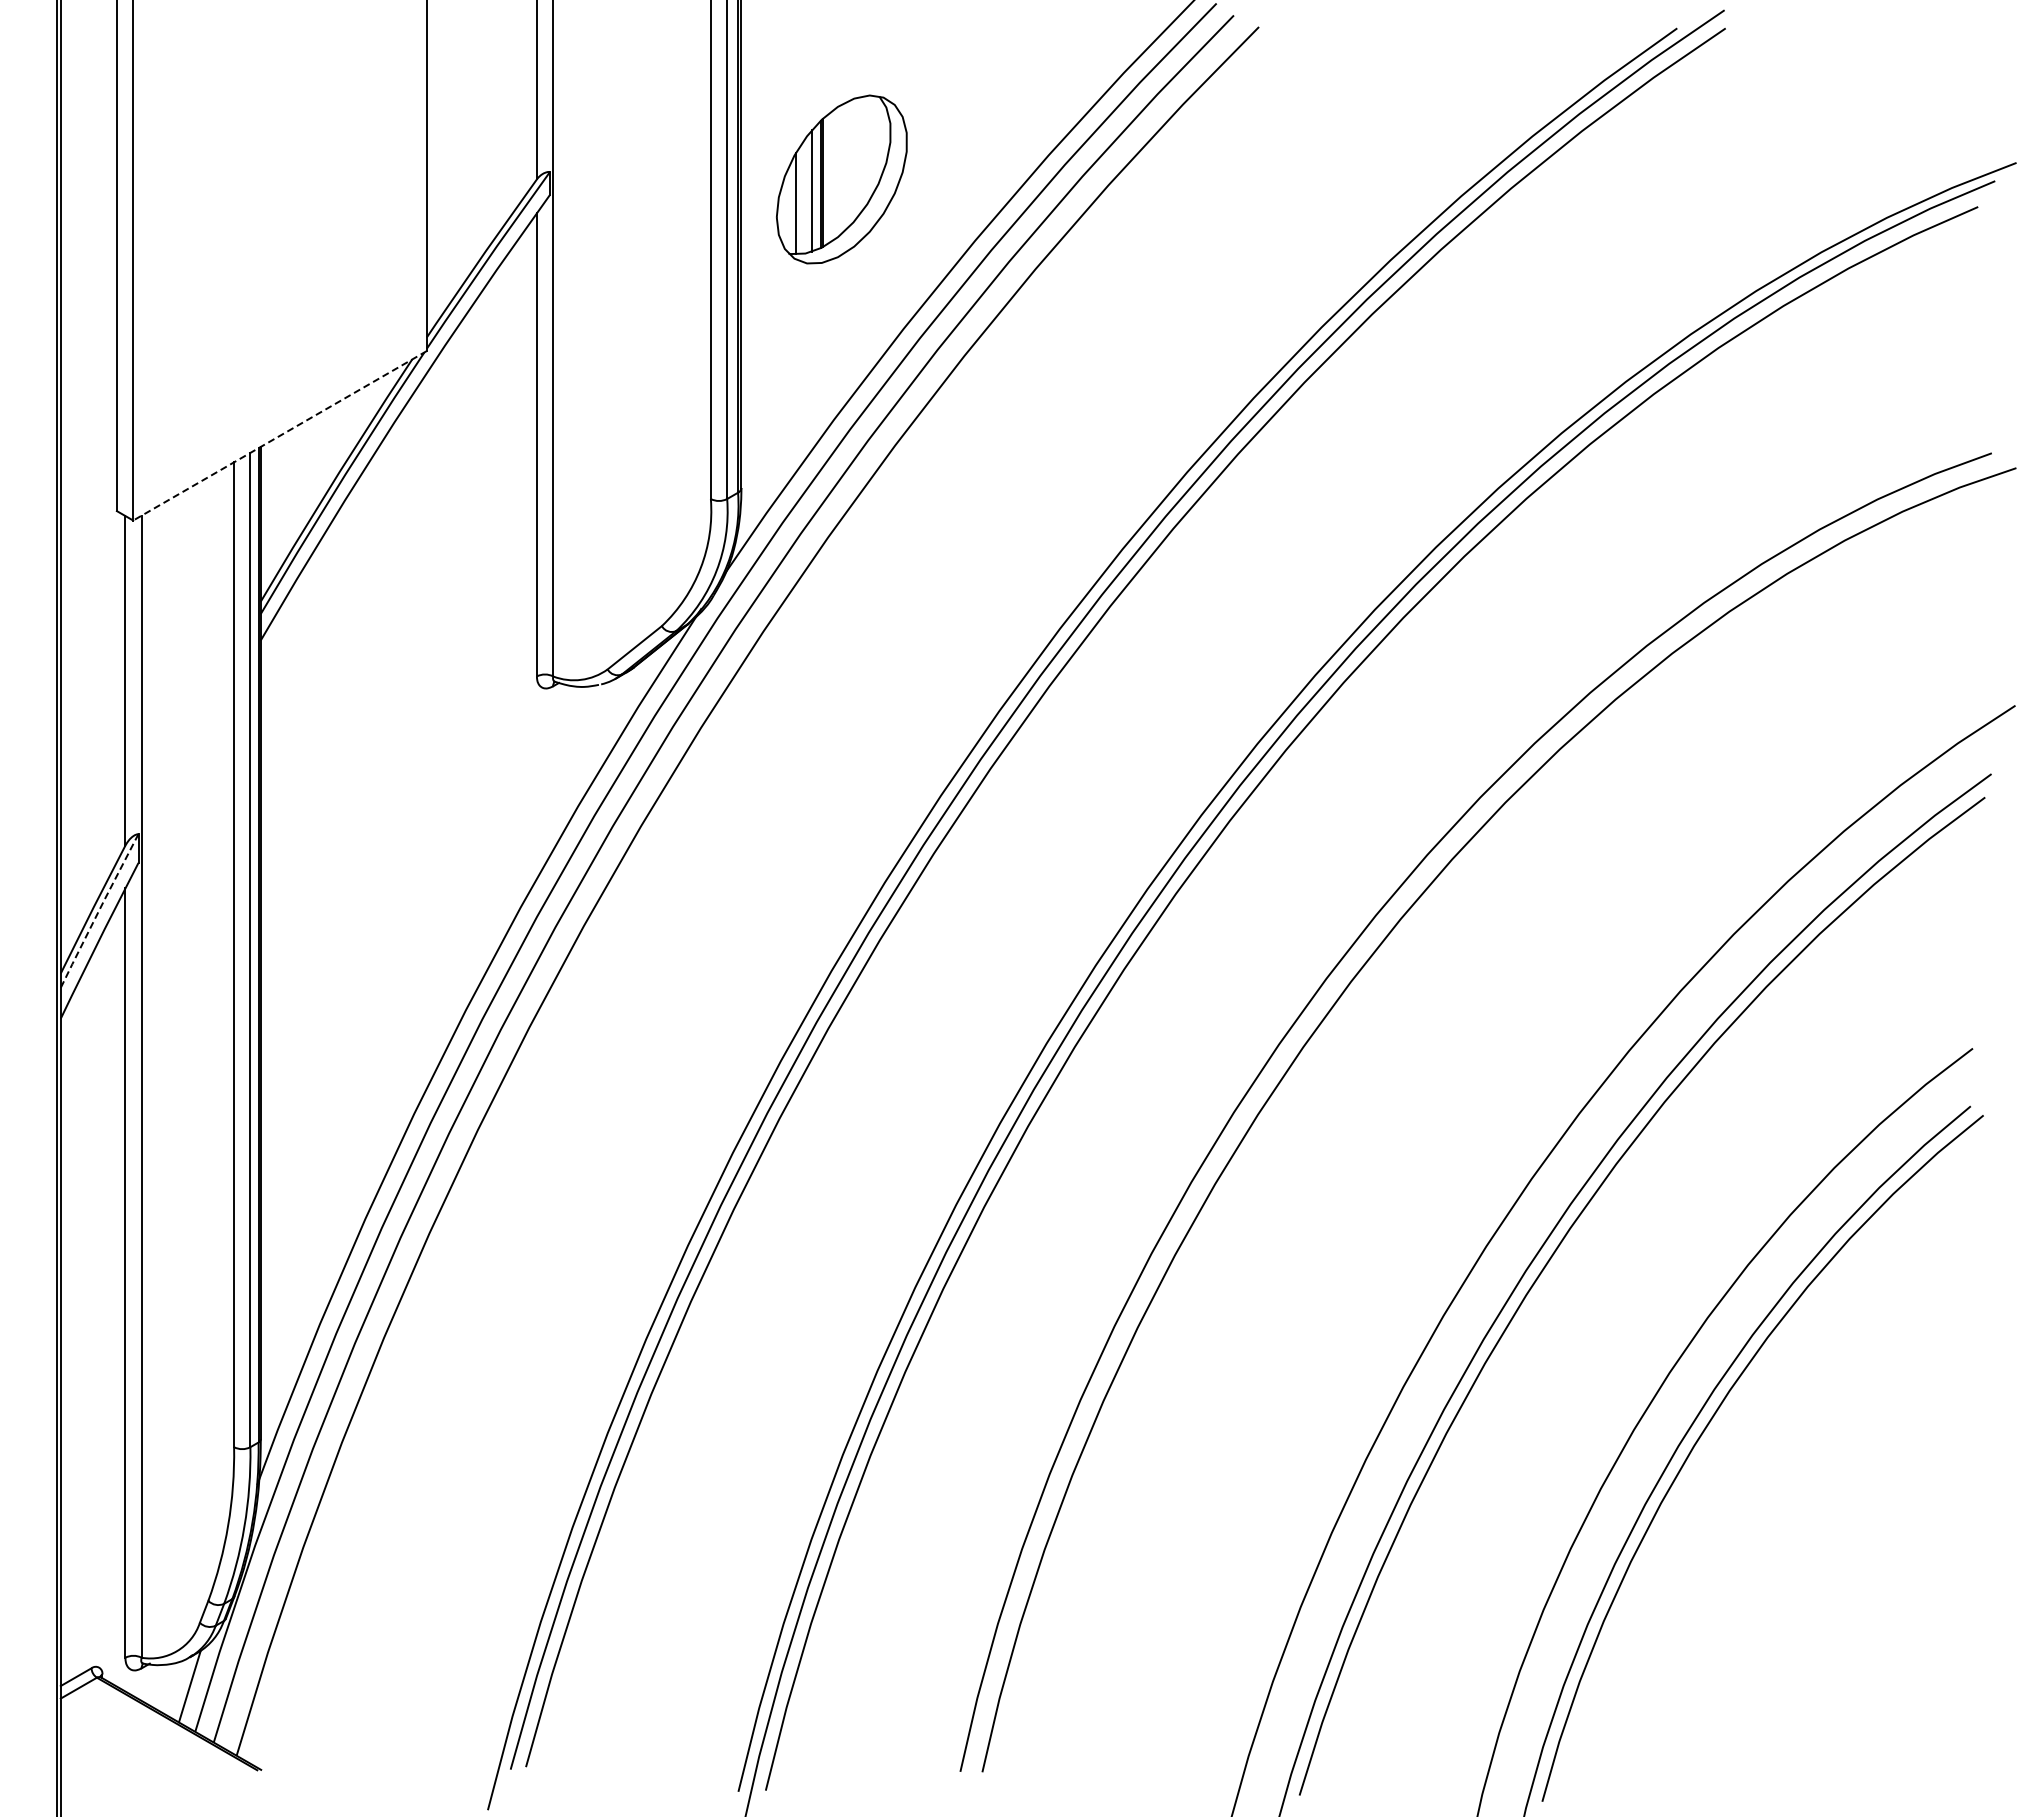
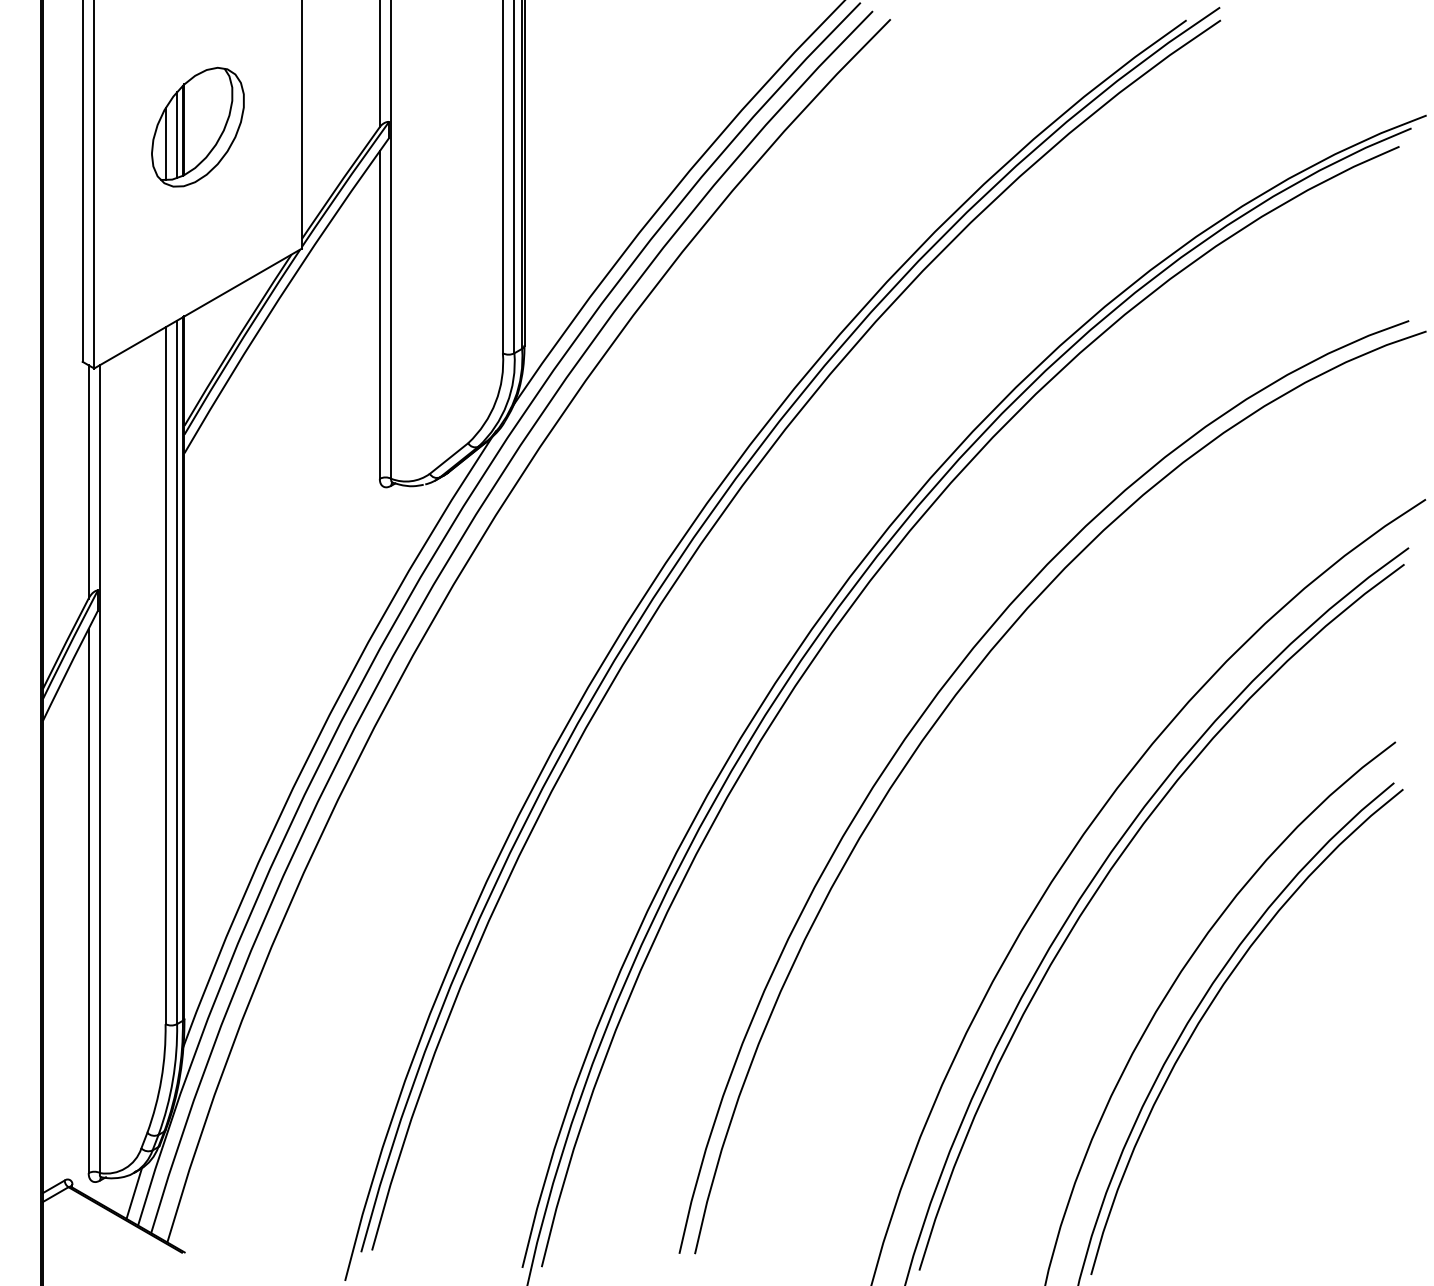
part: (841, 179) -> (197, 127), moved
line: (279, 436) -> (197, 309), dashed -> solid
line: (99, 910) -> (70, 644), dashed -> solid

